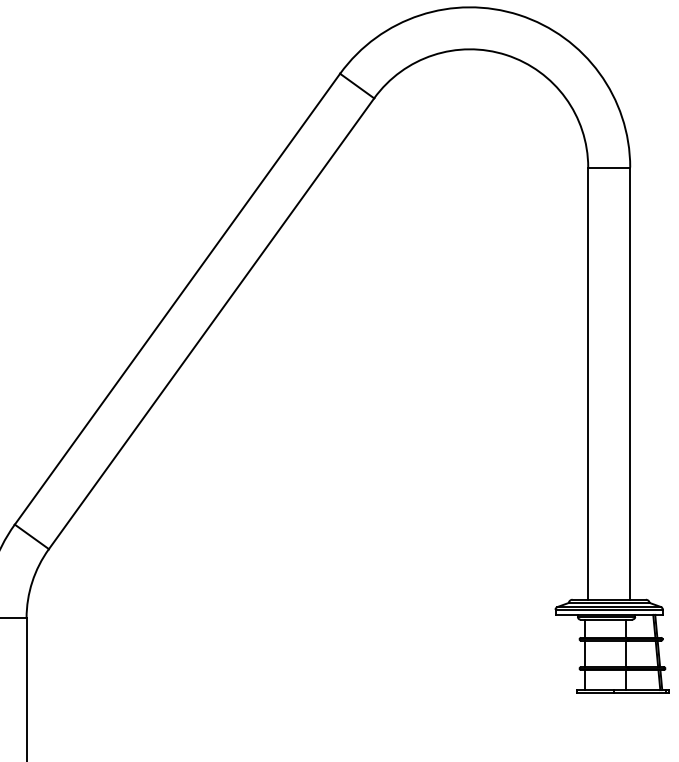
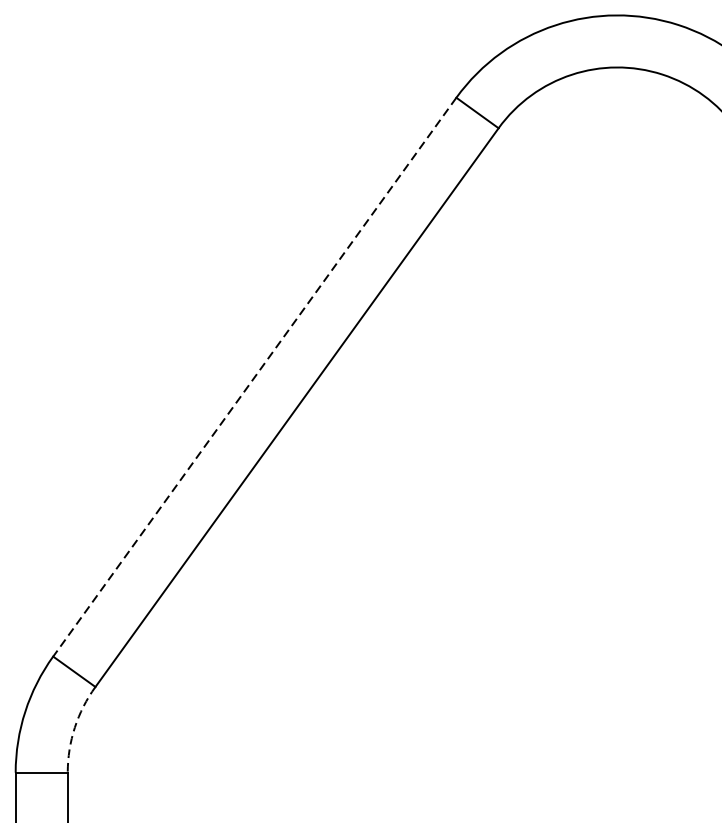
line: (177, 299) -> (254, 377), solid -> dashed
arc: (32, 581) -> (75, 727), solid -> dashed

